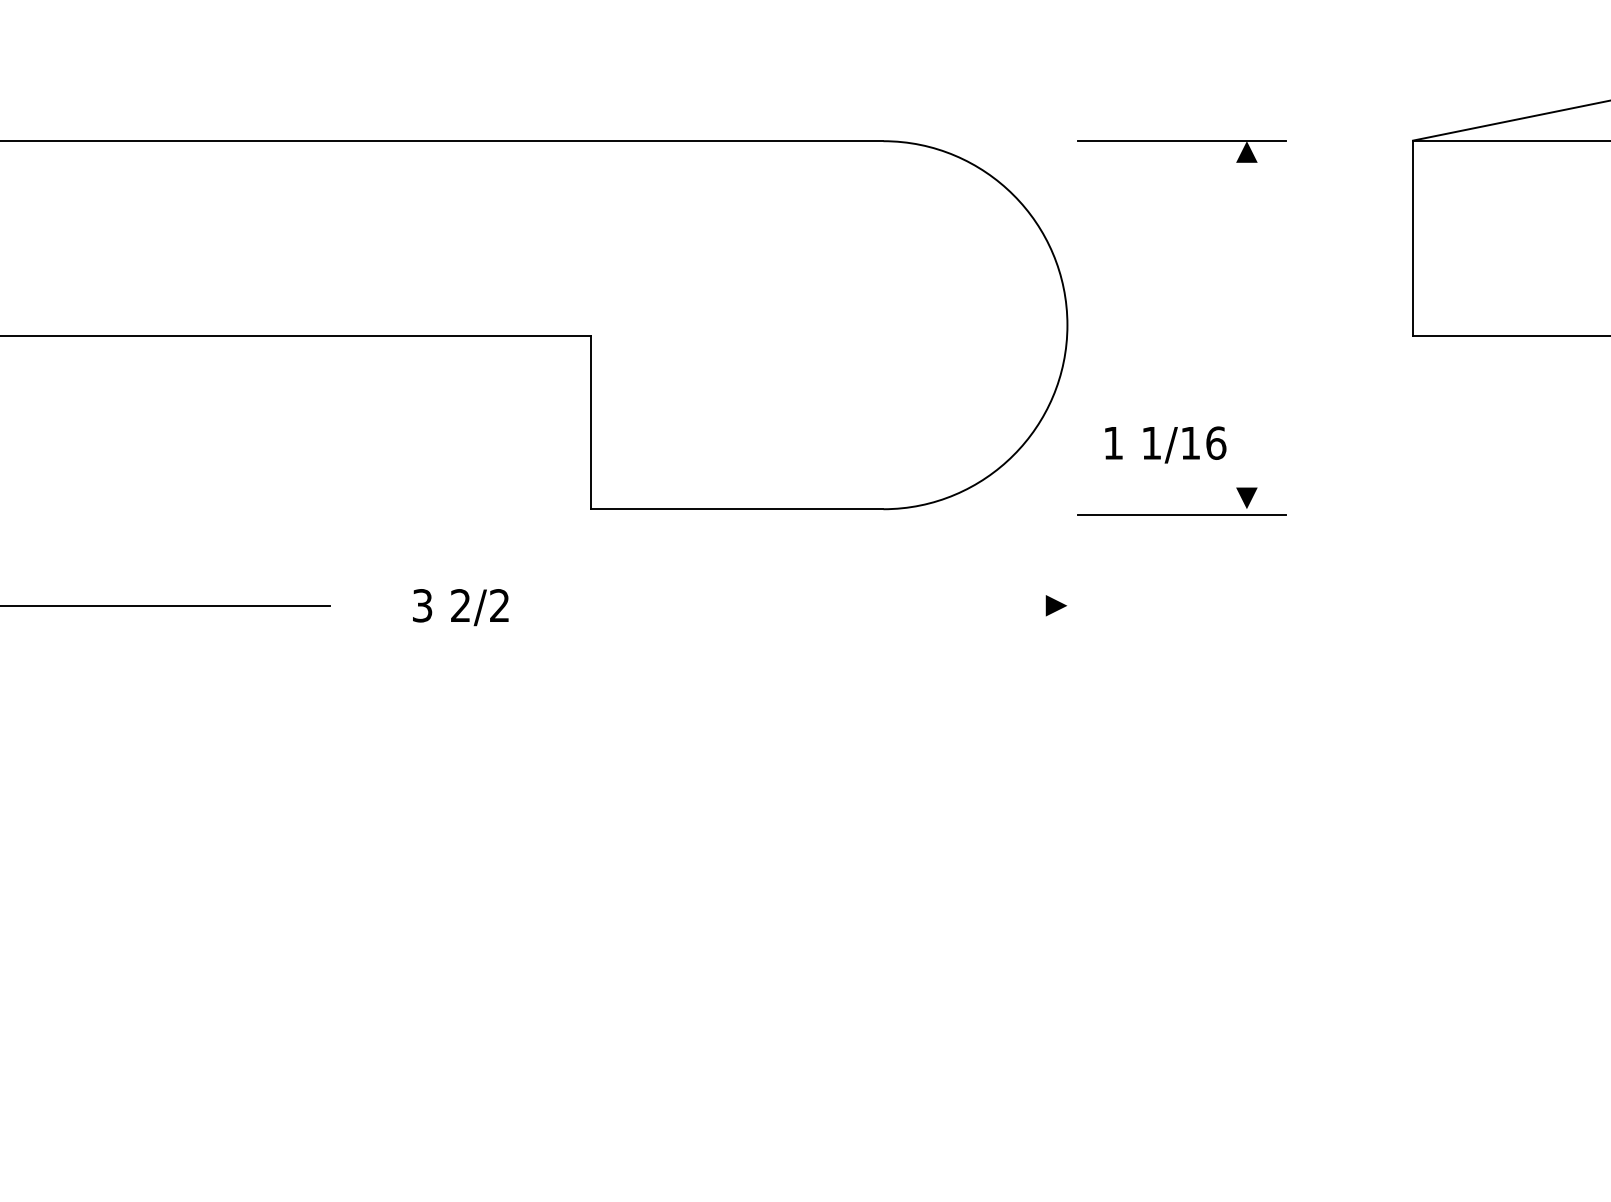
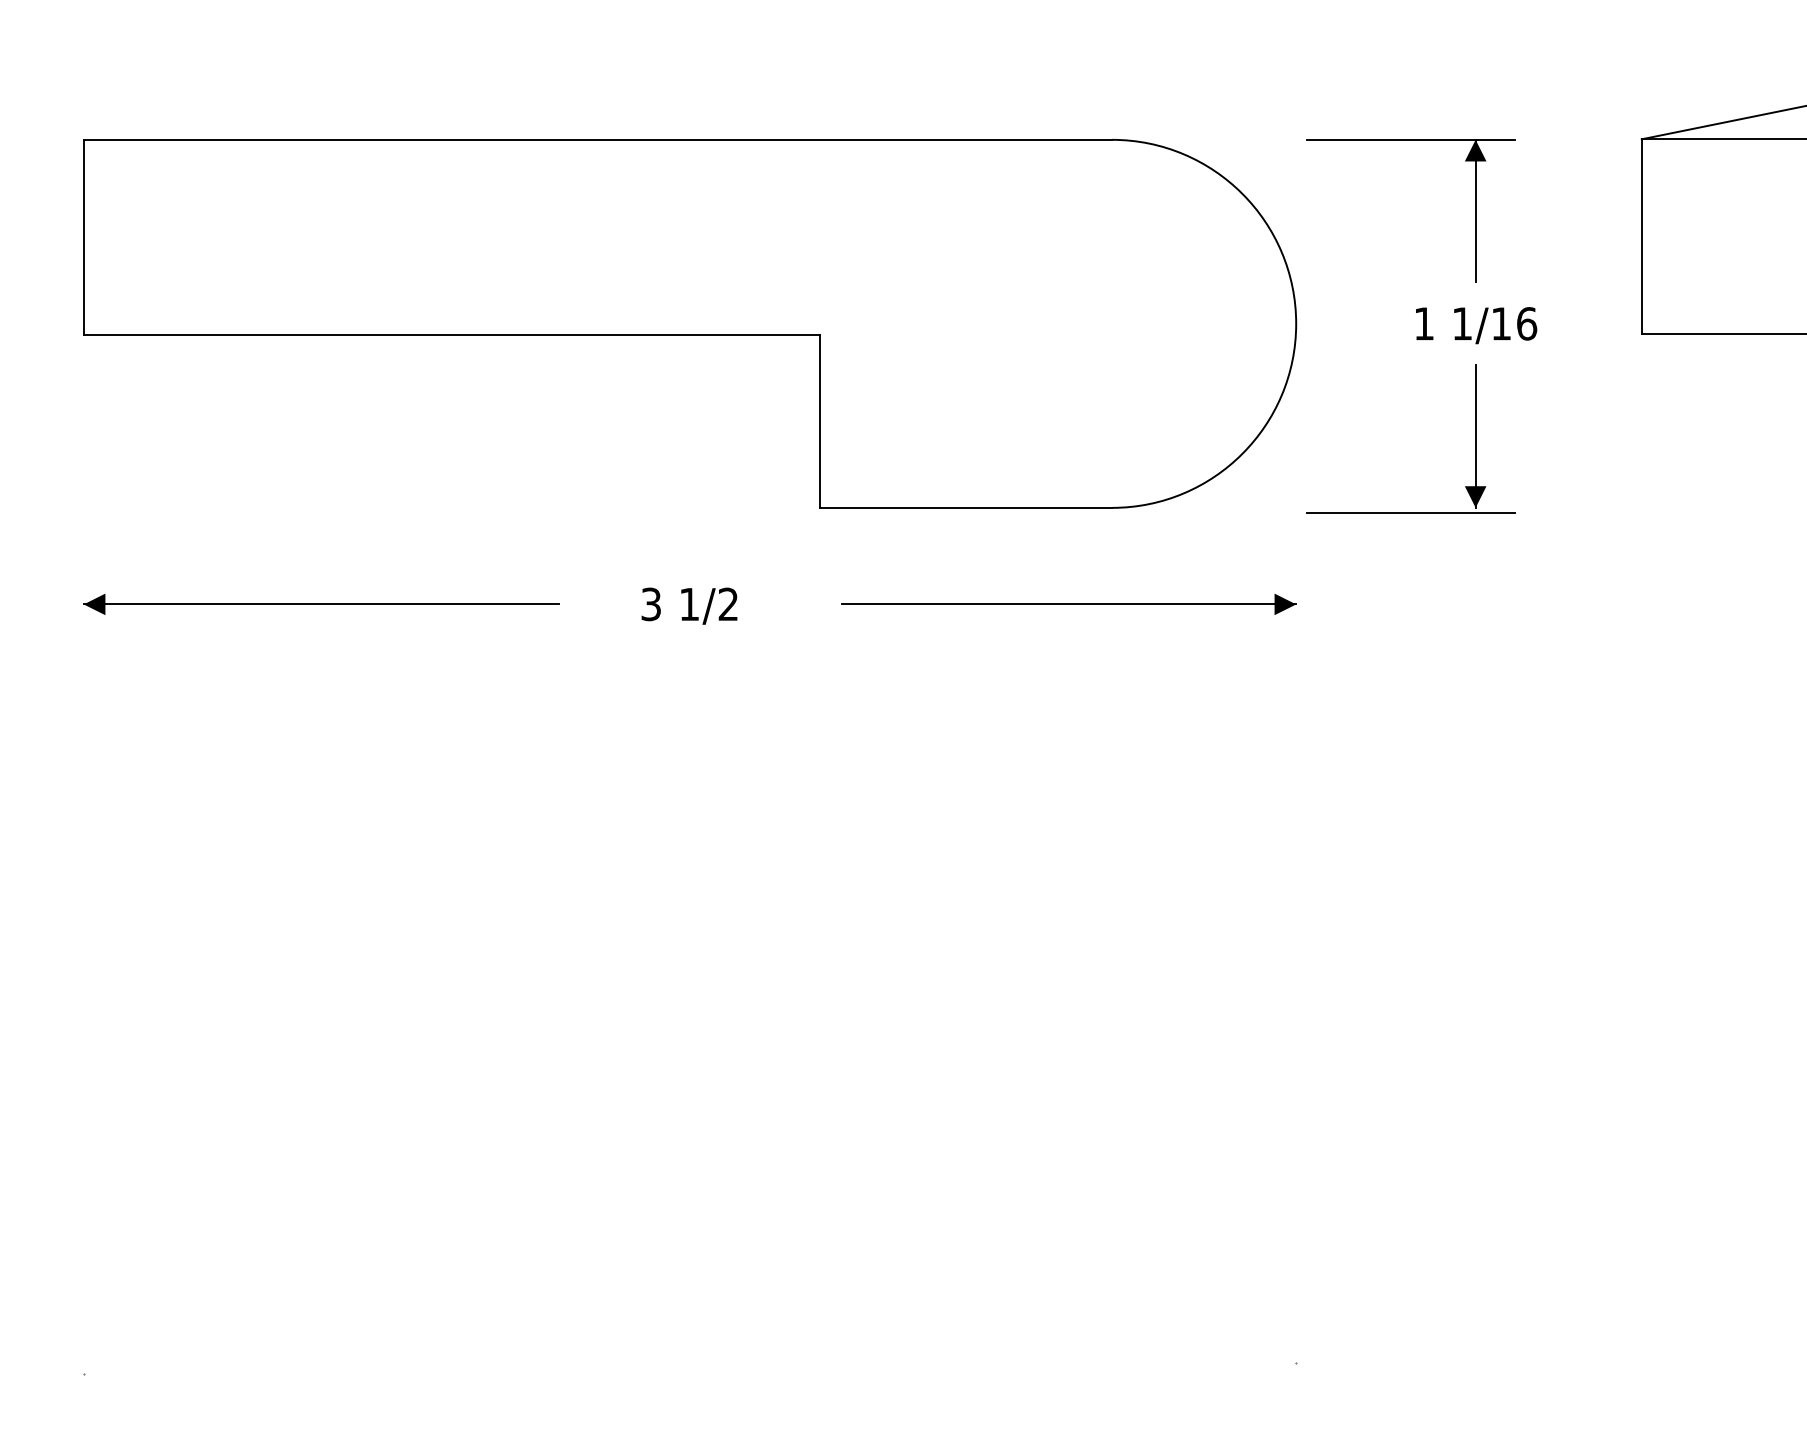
line: (1246, 211) -> (1475, 210), added
line: (1246, 437) -> (1475, 436), added
text: (1165, 444) -> (1476, 325), moved
text: (459, 604) -> (688, 603), 2/2 -> 1/2
line: (839, 605) -> (1068, 604), added

